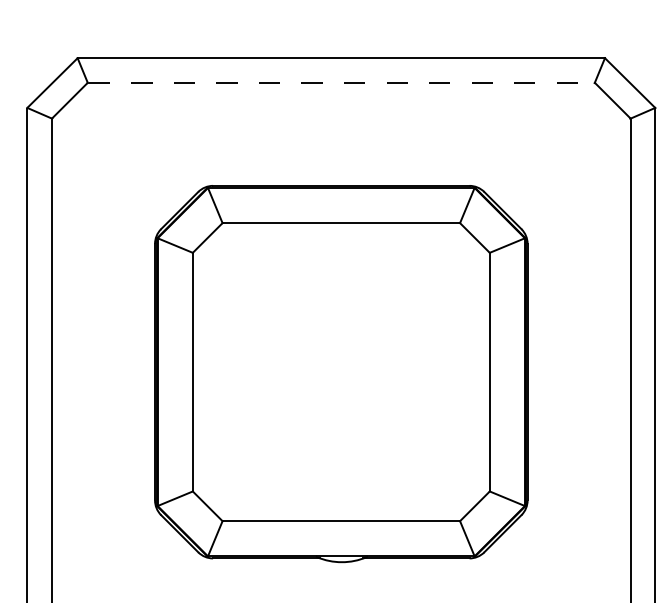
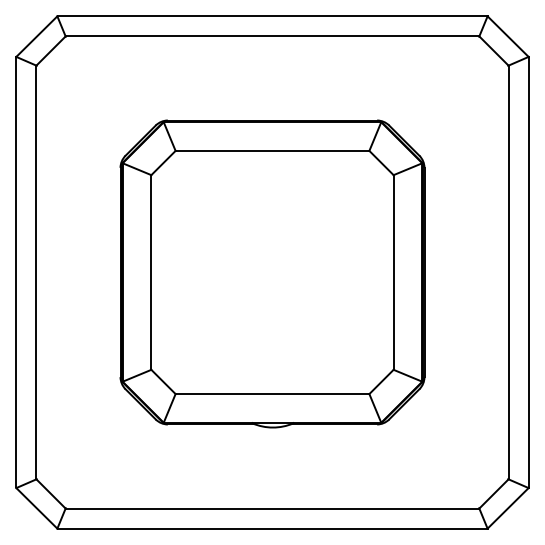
line: (342, 82) -> (273, 36), dashed -> solid

